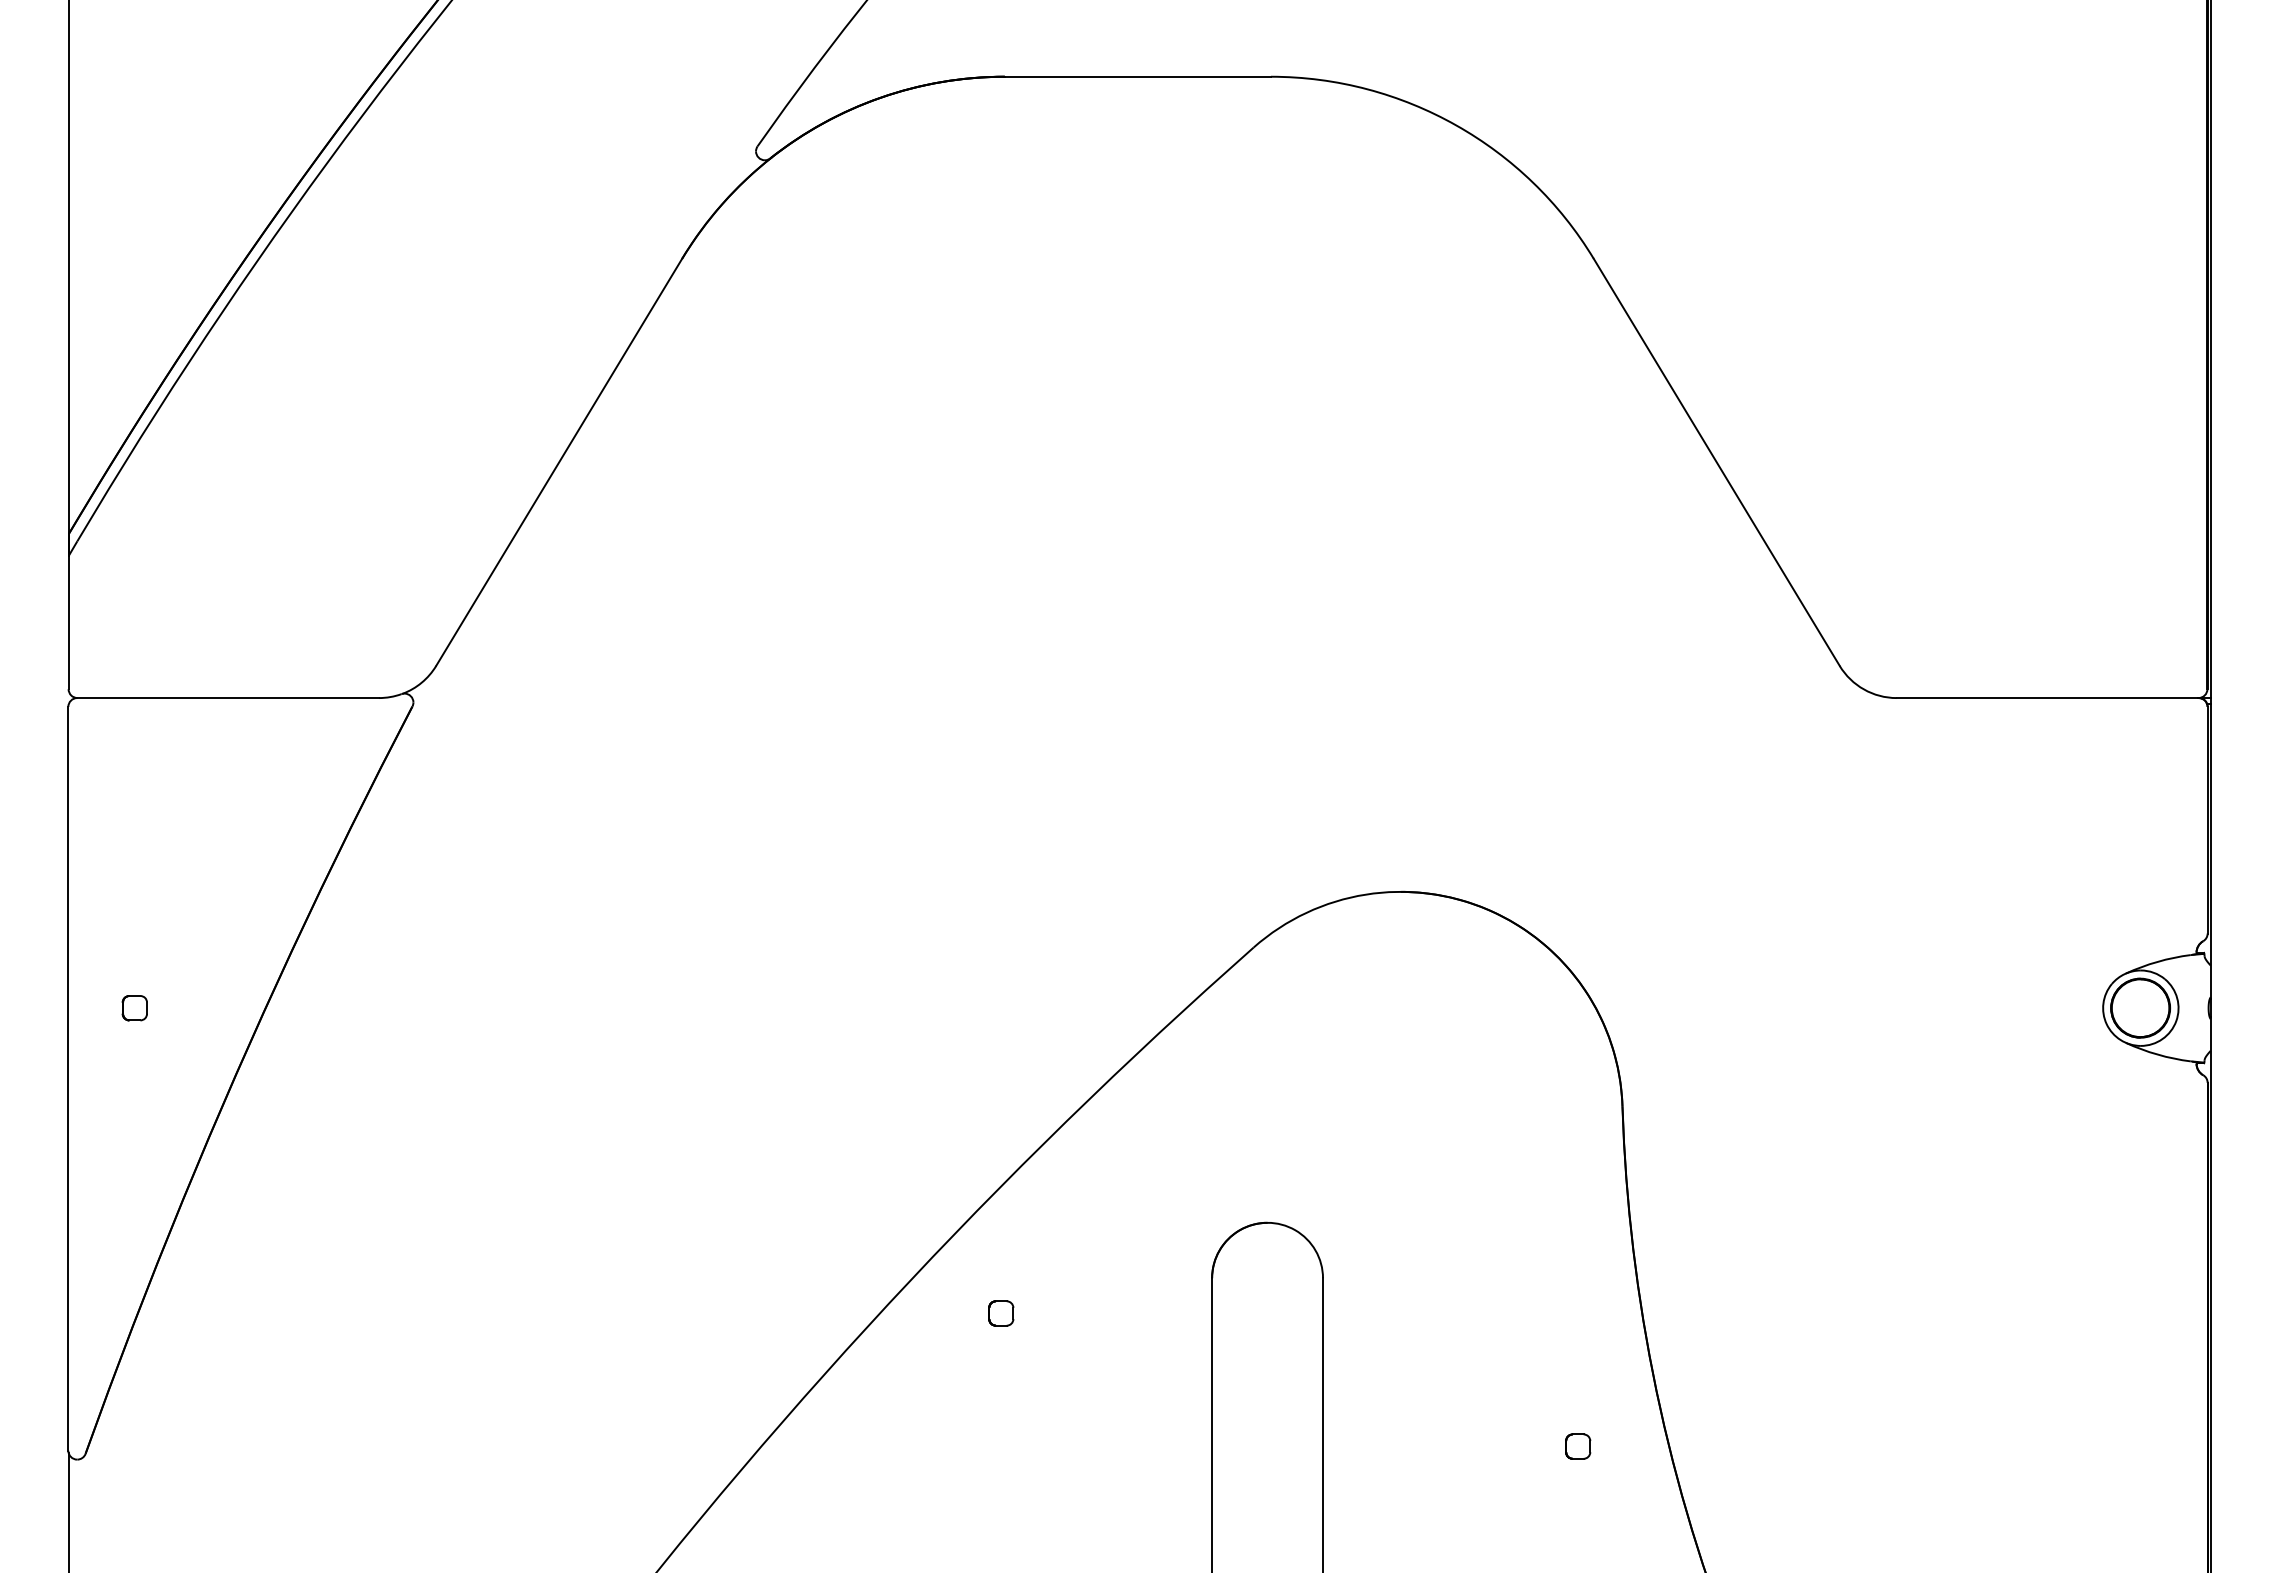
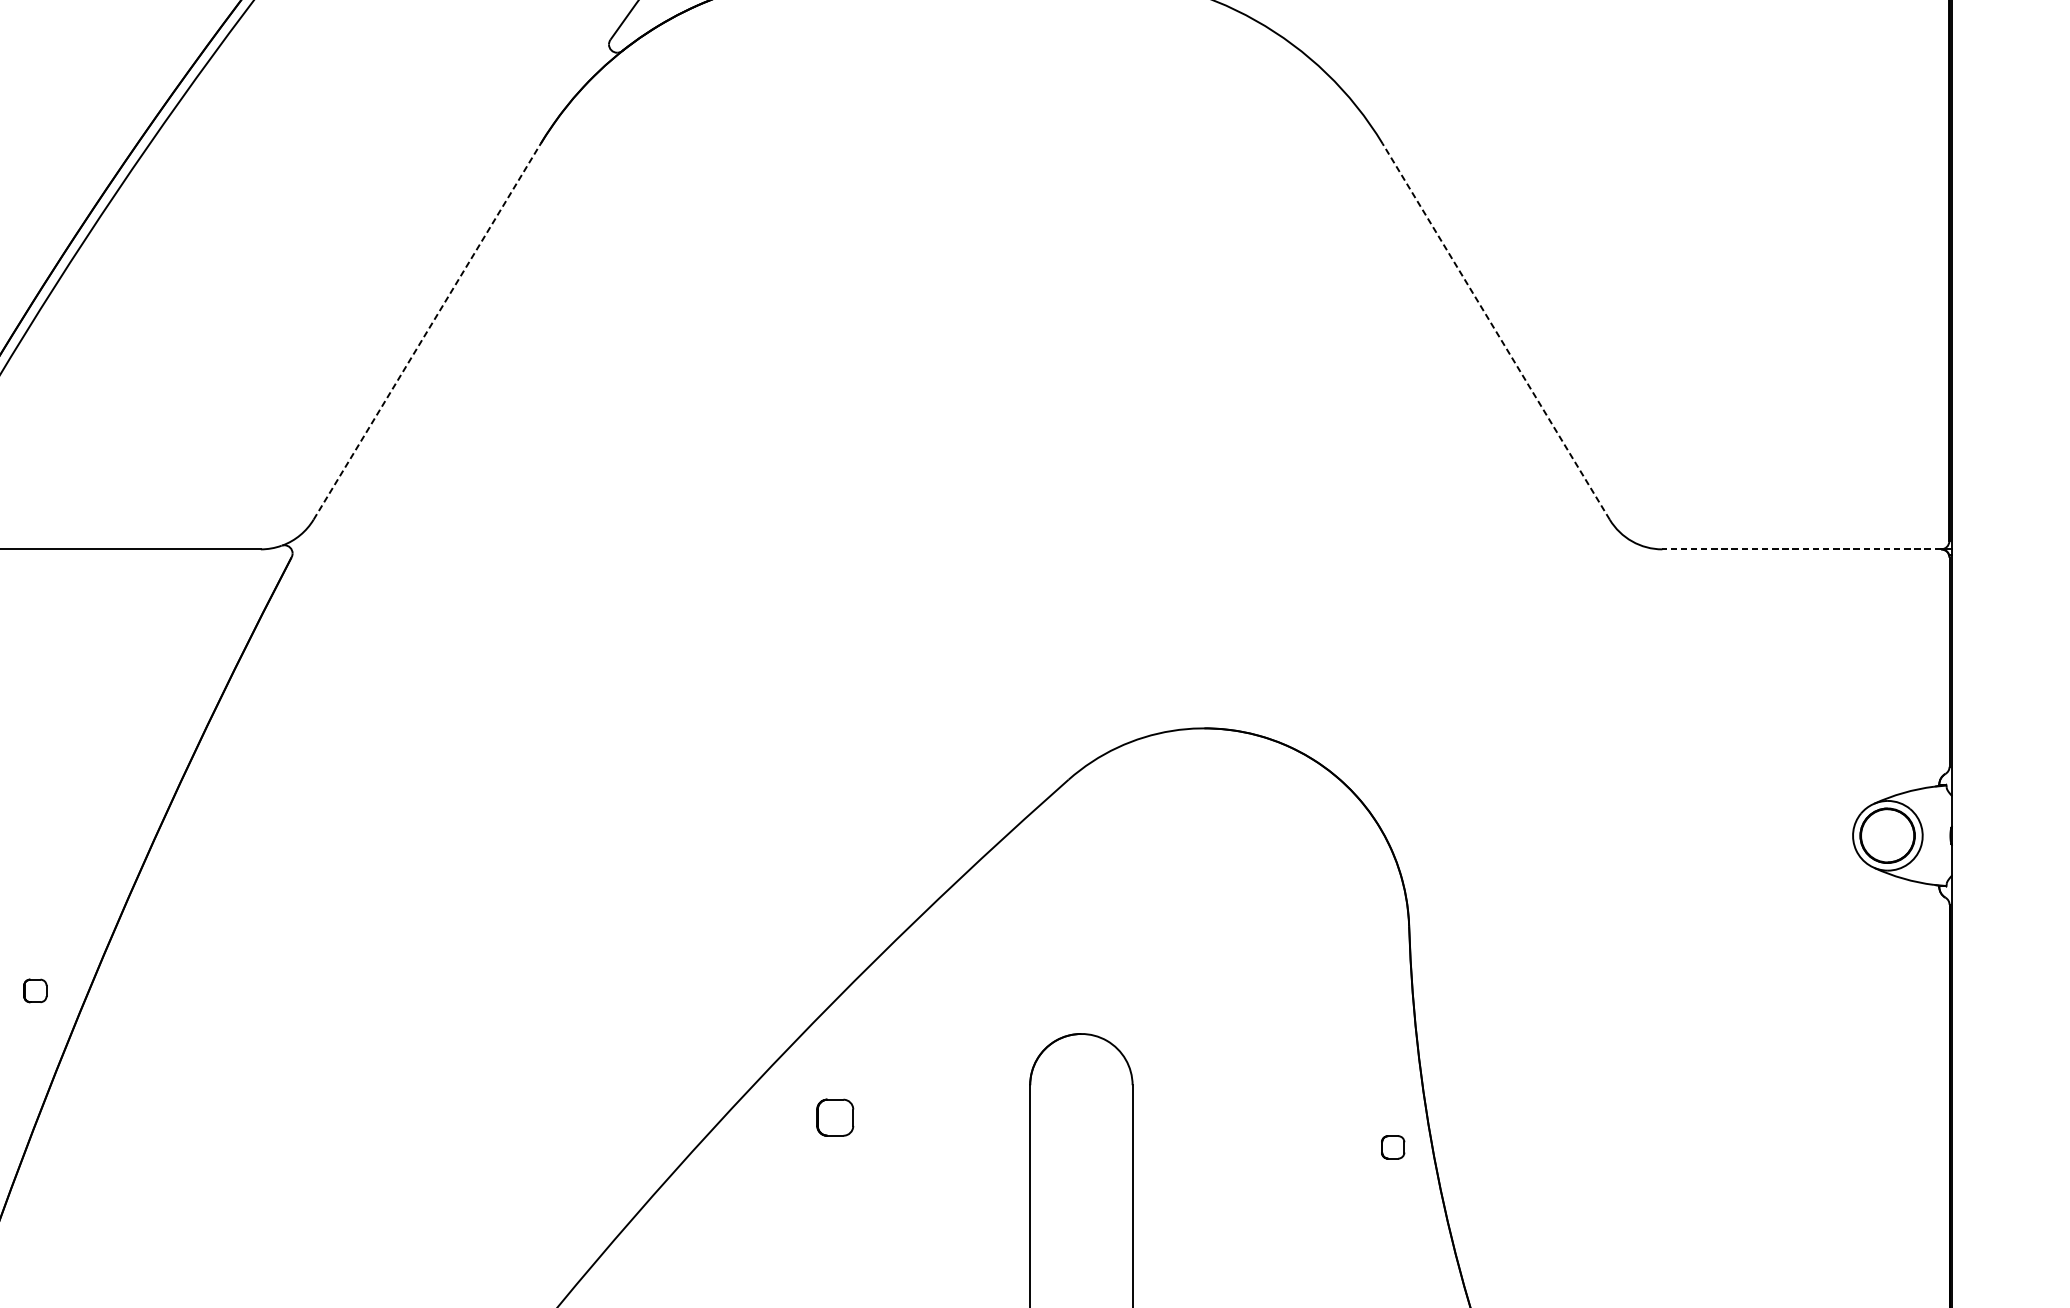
line: (559, 462) -> (427, 331), solid -> dashed
line: (1716, 462) -> (1495, 331), solid -> dashed
line: (2047, 698) -> (1801, 549), solid -> dashed
part: (134, 1008) -> (35, 991), moved
part: (1001, 1313) -> (835, 1117), size x1.6
part: (1578, 1446) -> (1393, 1147), moved

